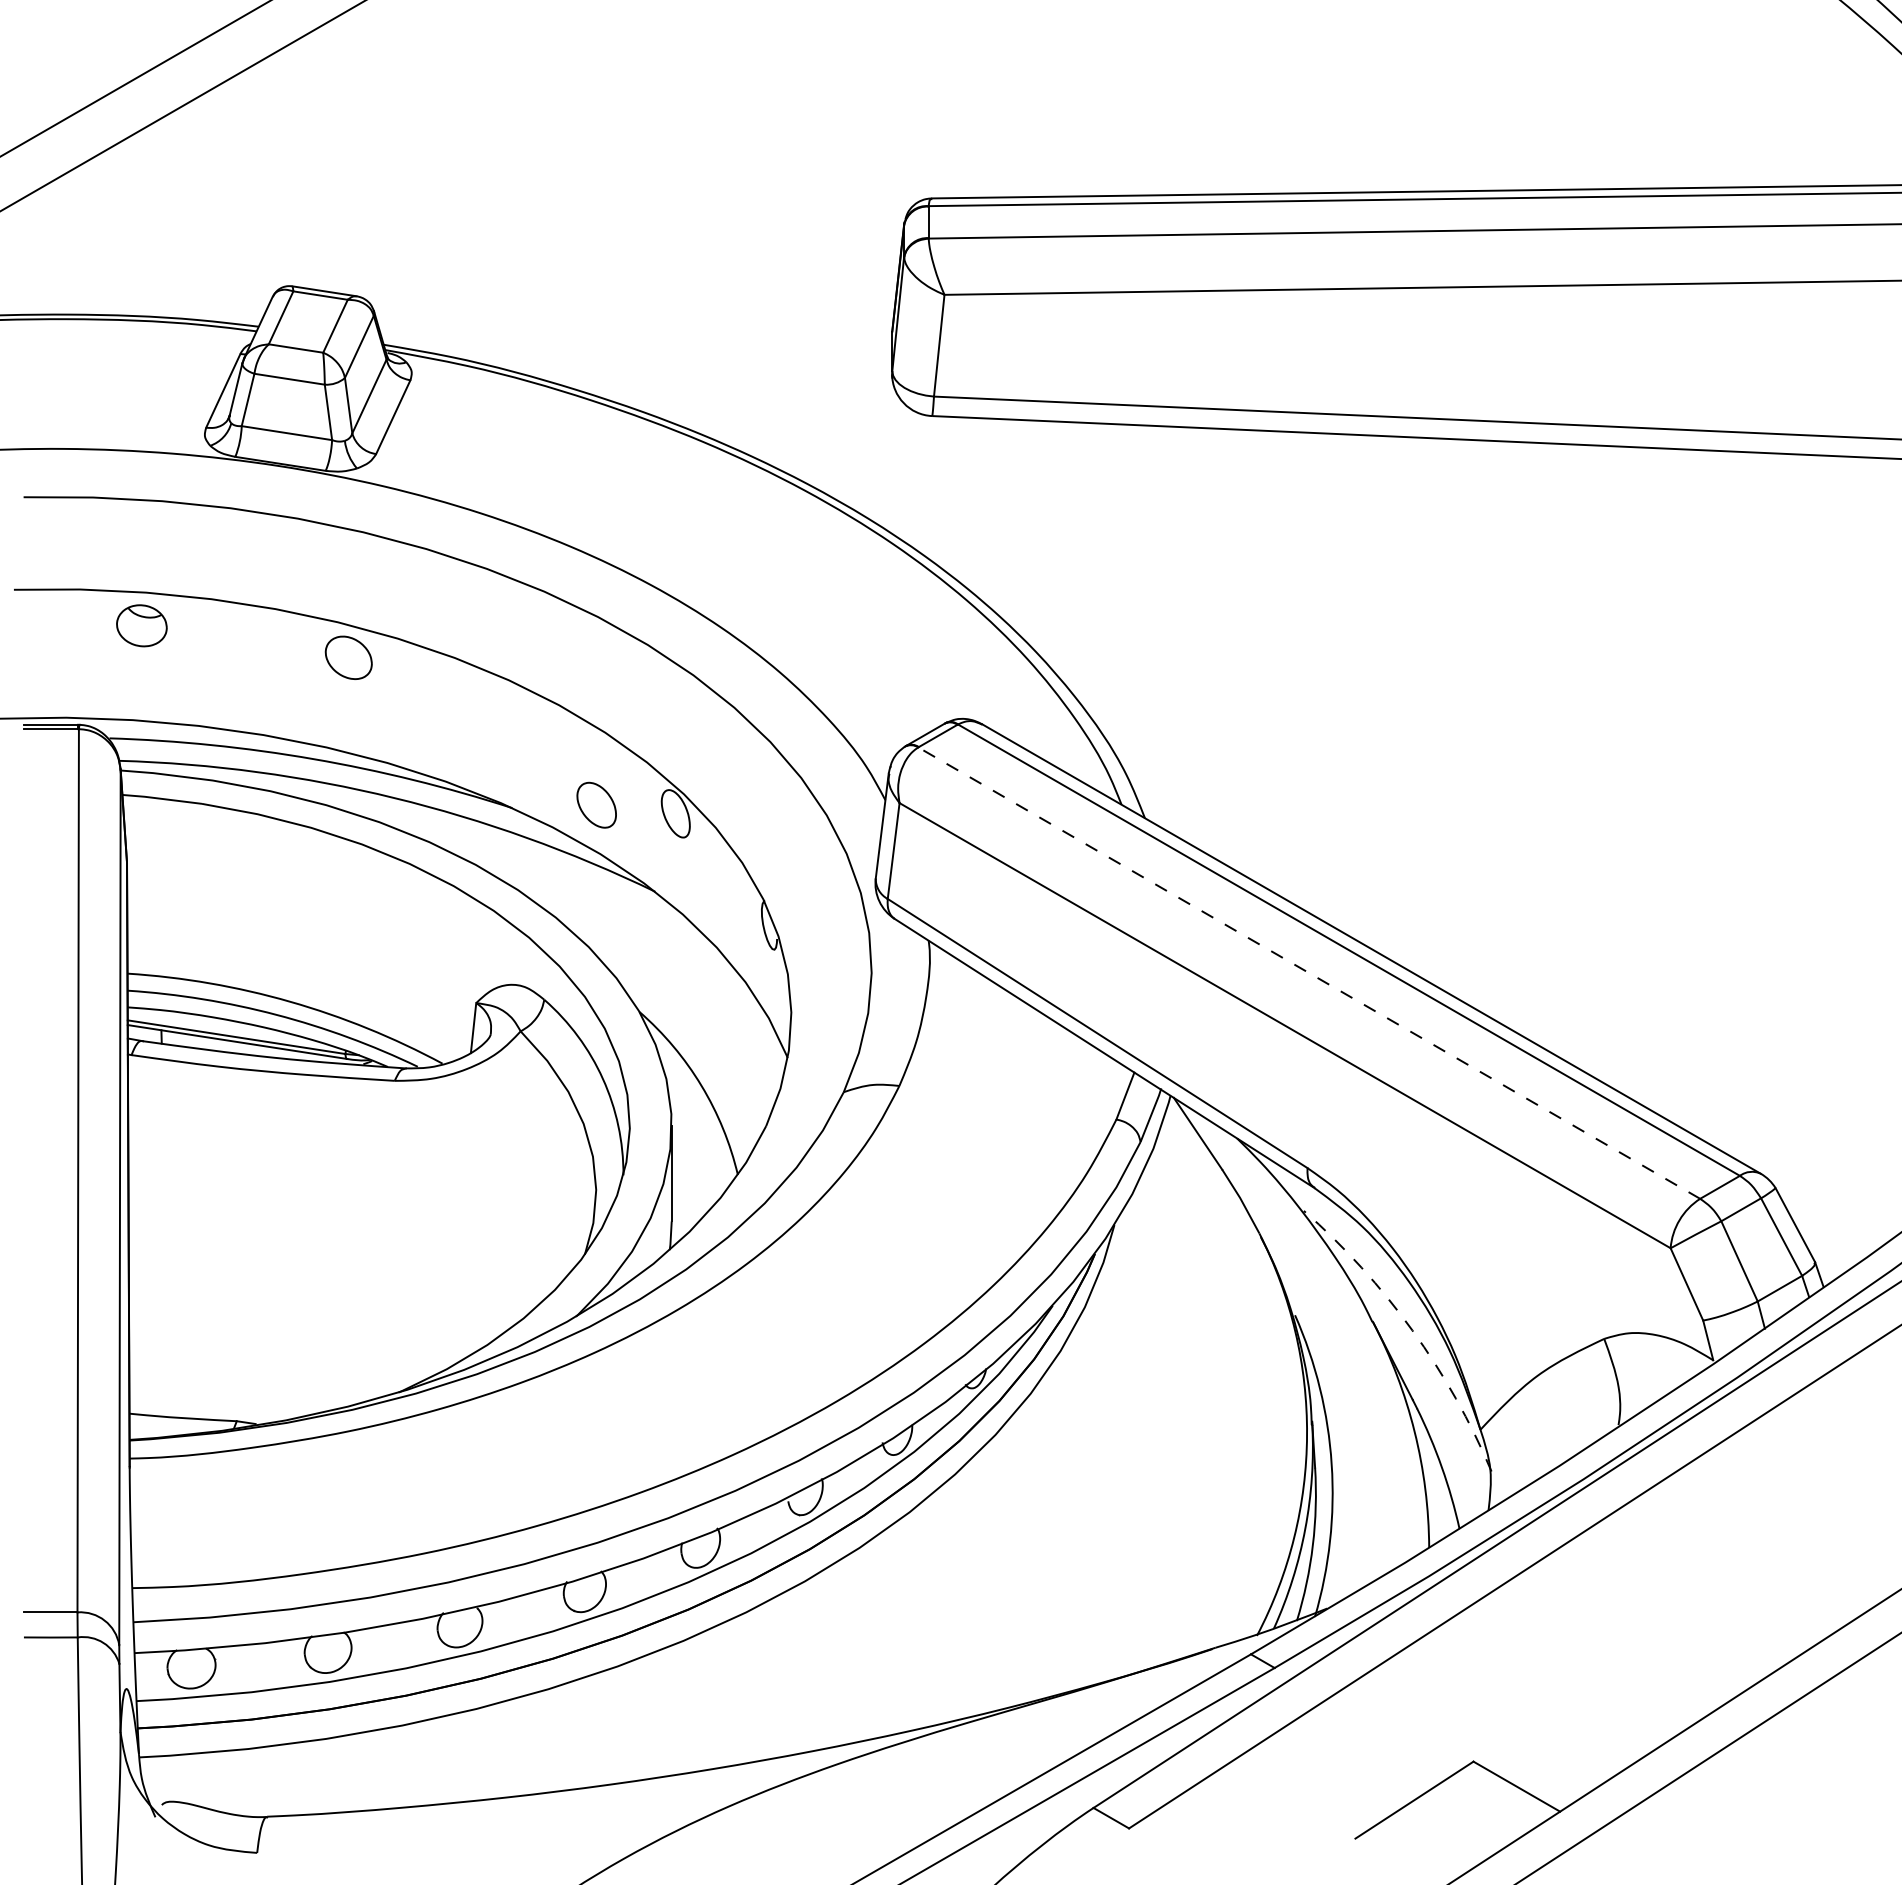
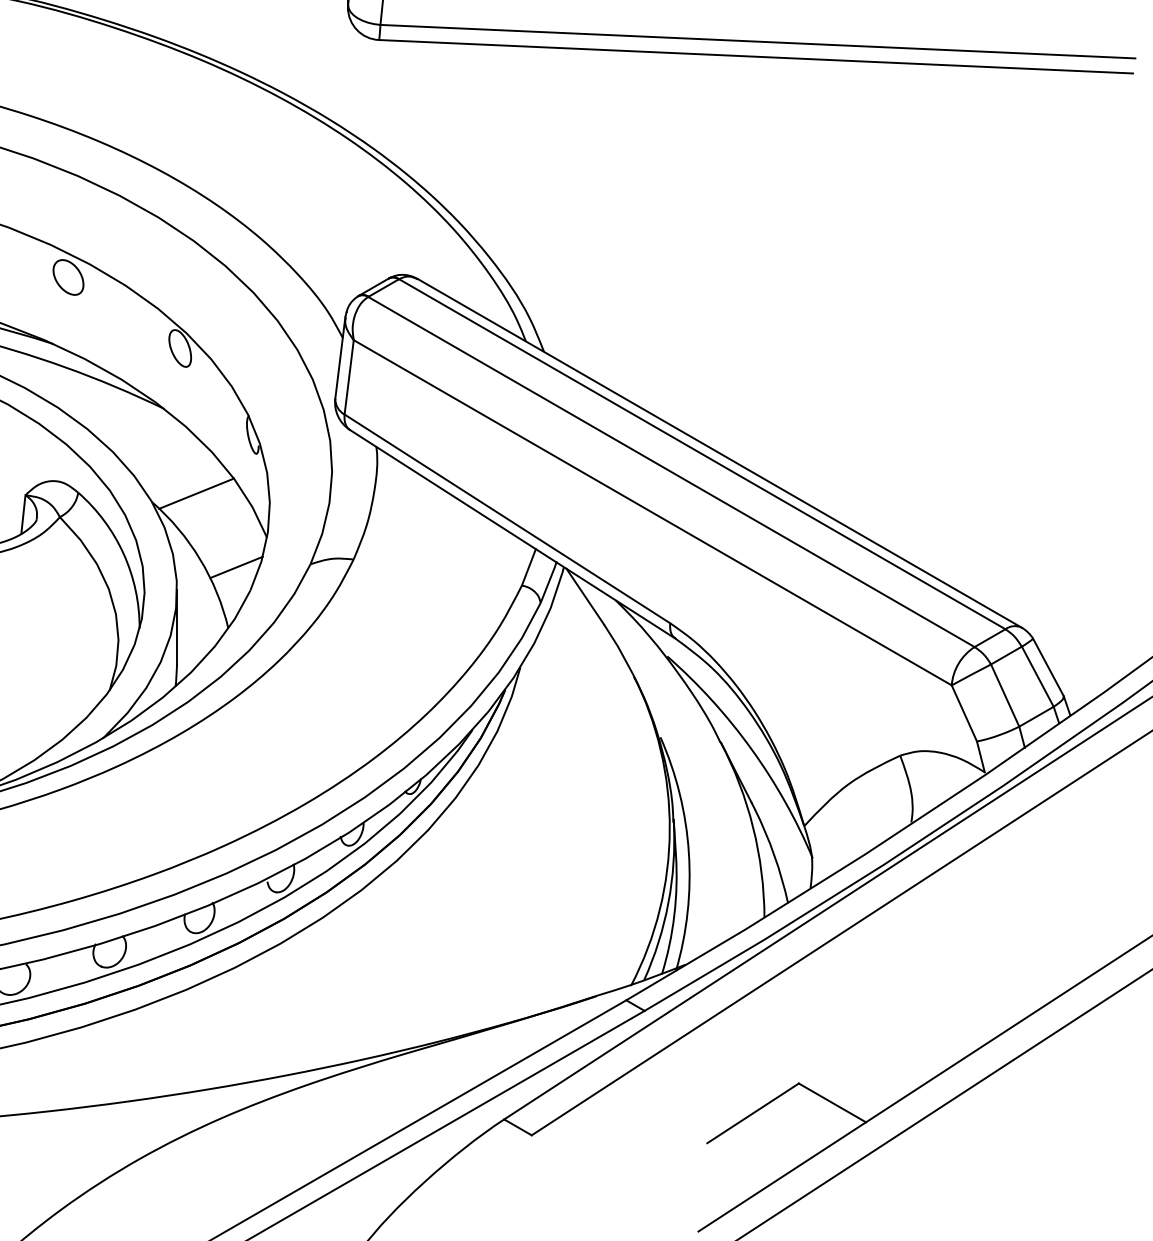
part: (596, 804) -> (68, 276), moved
line: (1308, 972) -> (670, 471), dashed -> solid
line: (696, 1000) -> (196, 493), added
line: (748, 1095) -> (236, 566), added
arc: (1412, 1330) -> (751, 749), dashed -> solid

